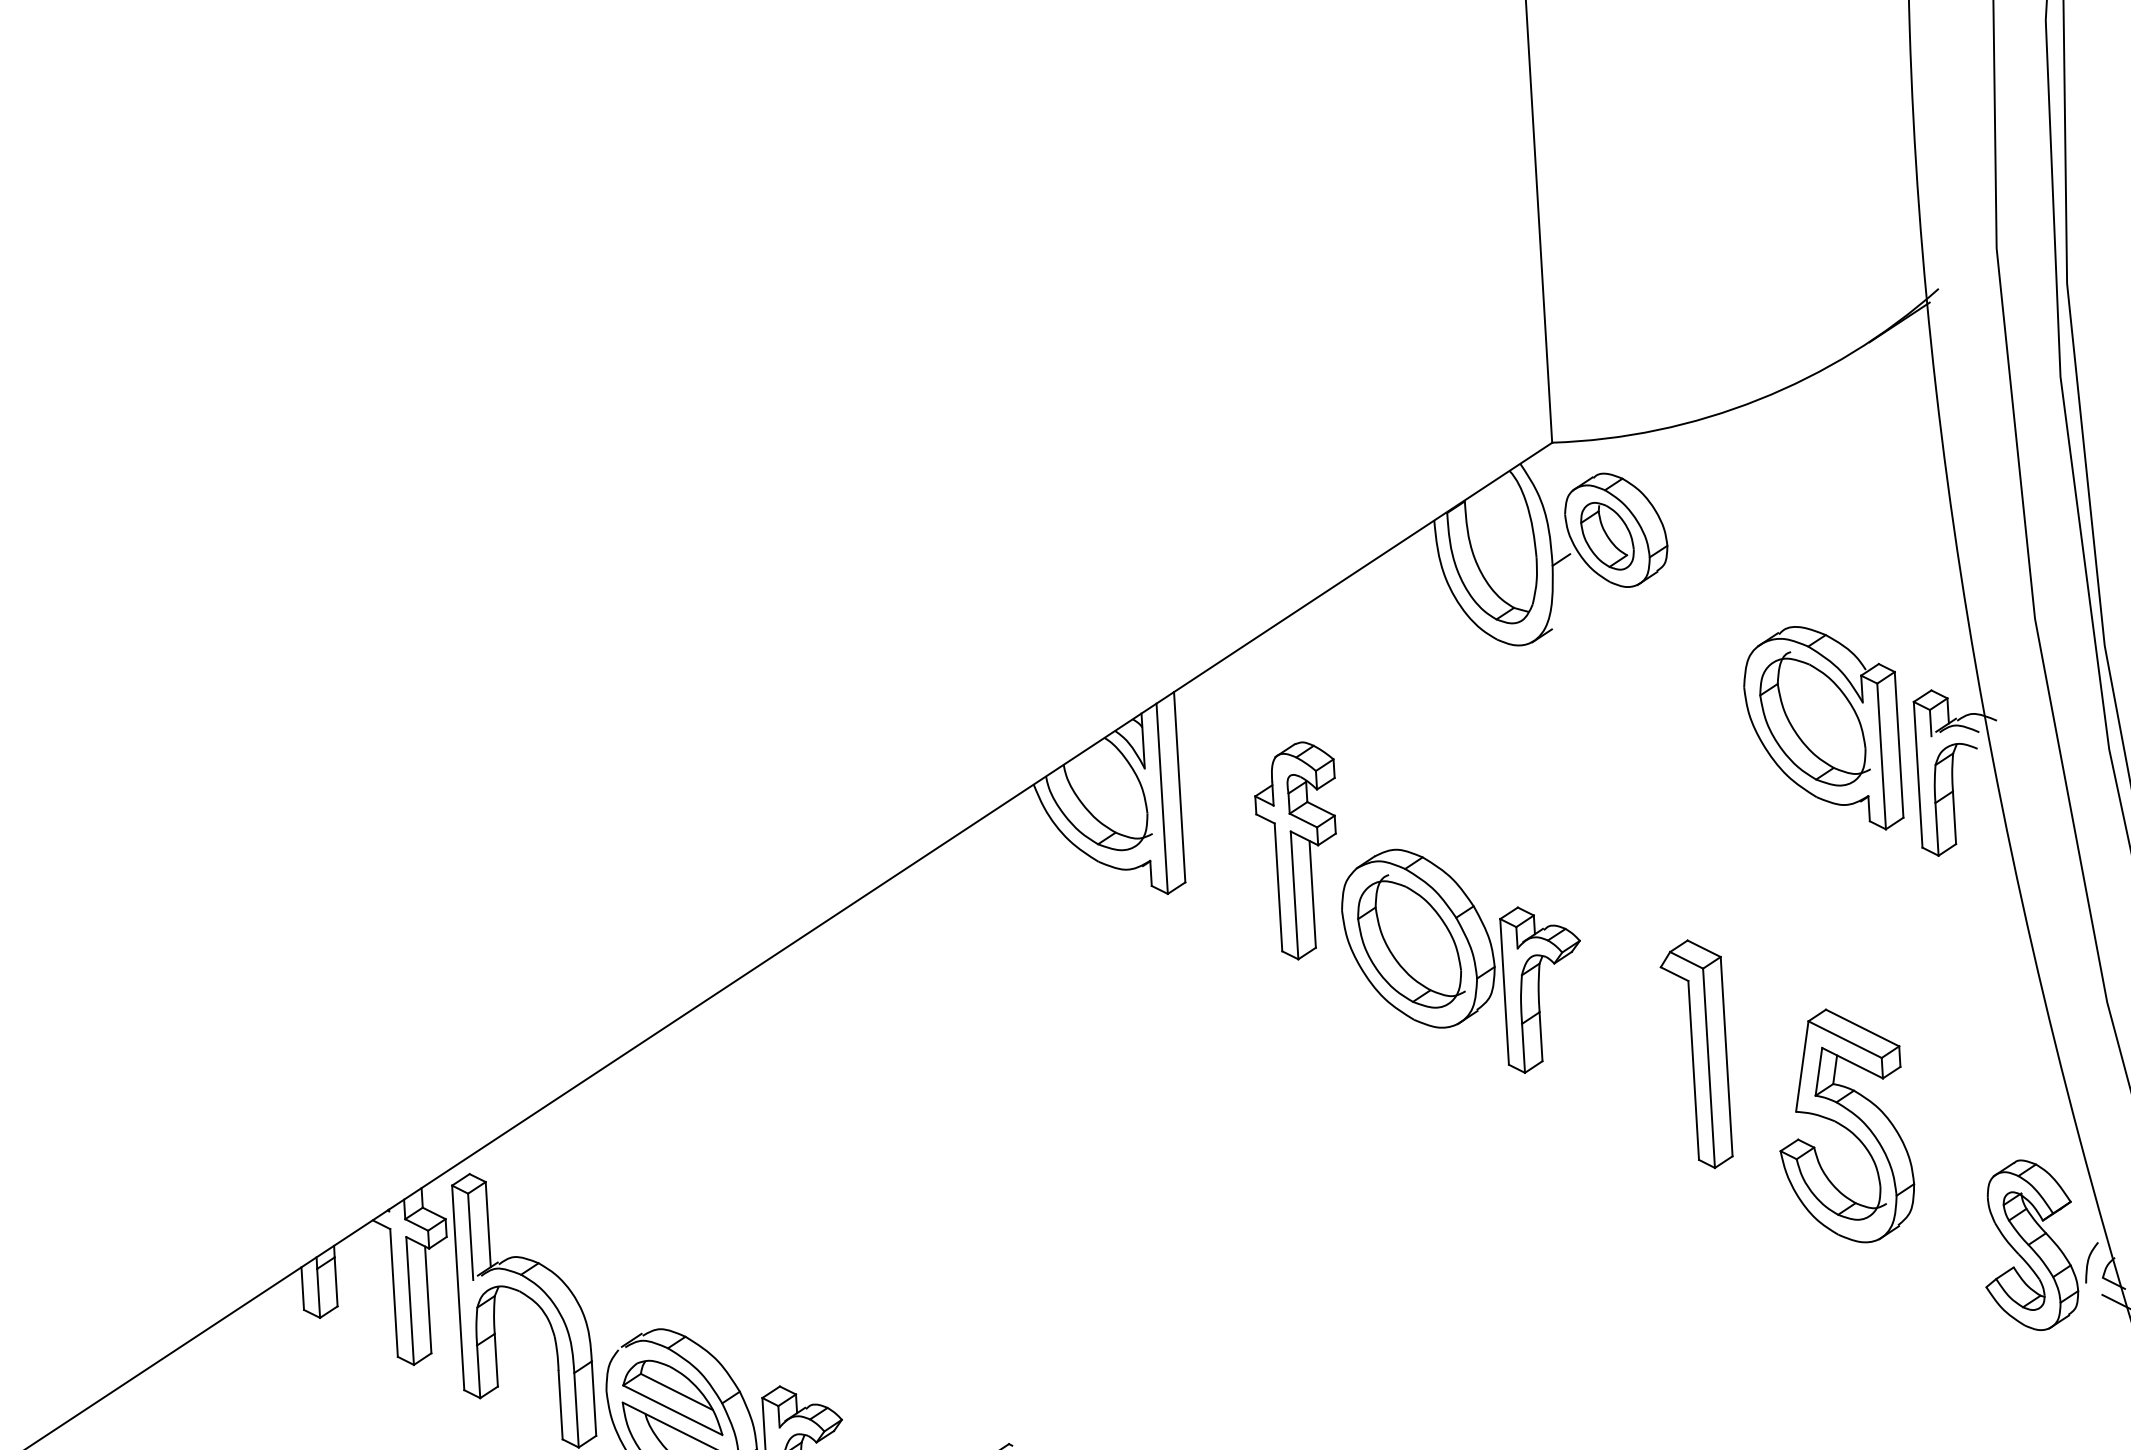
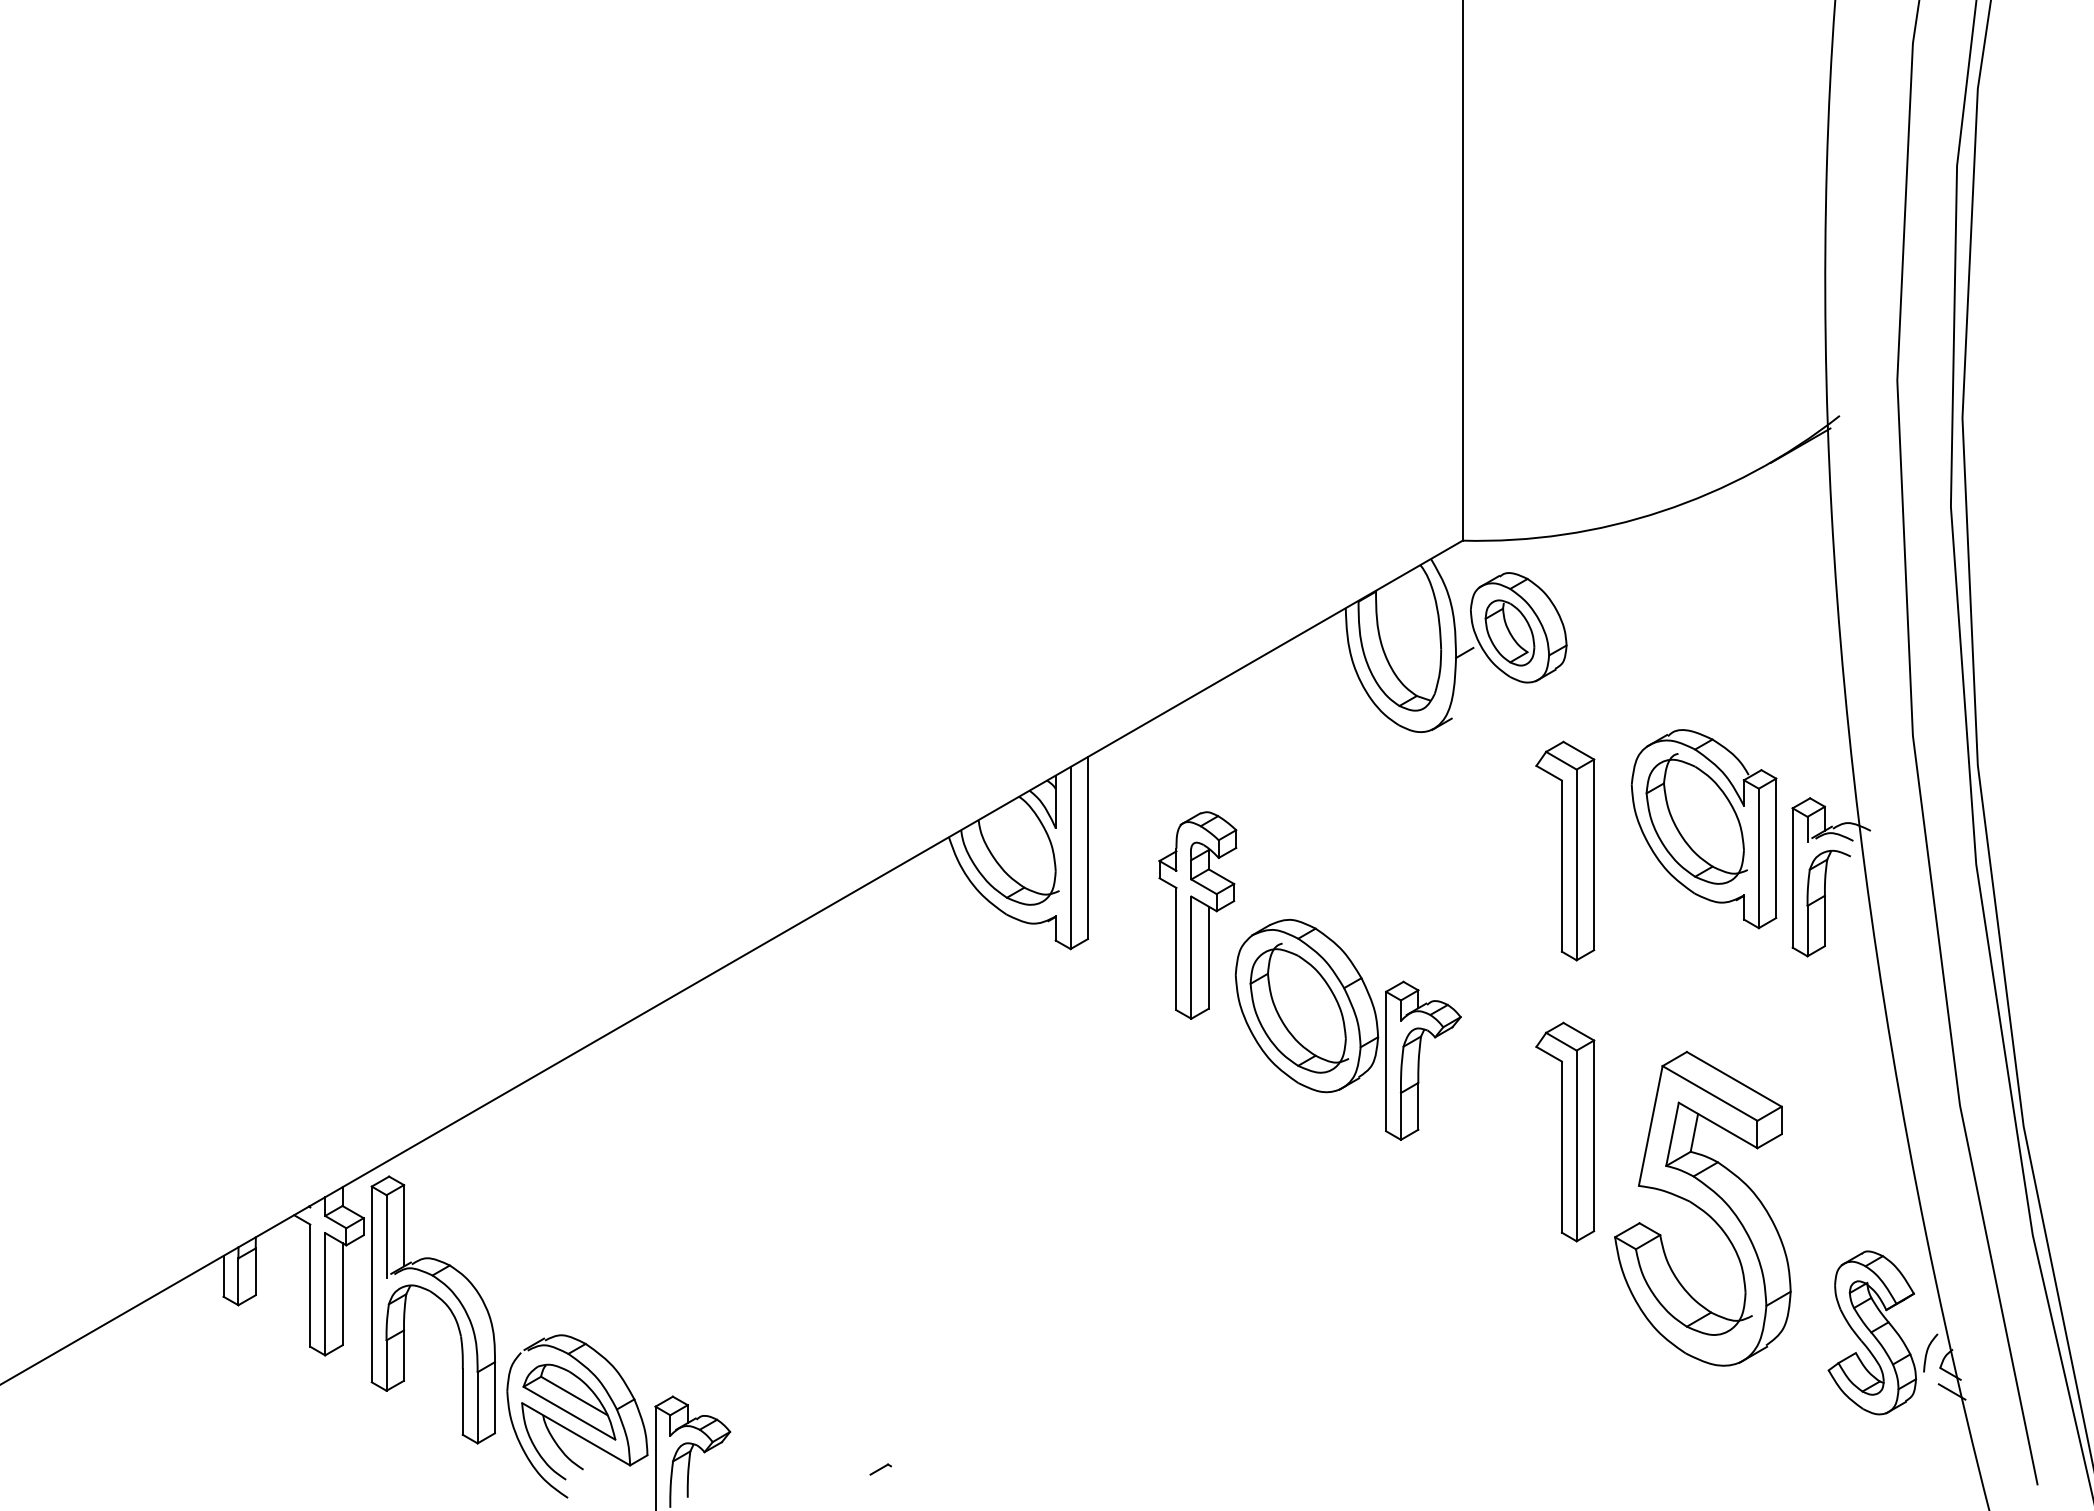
part: (1678, 760) -> (1565, 850), added
part: (1844, 1125) -> (1702, 1208), size x1.4

